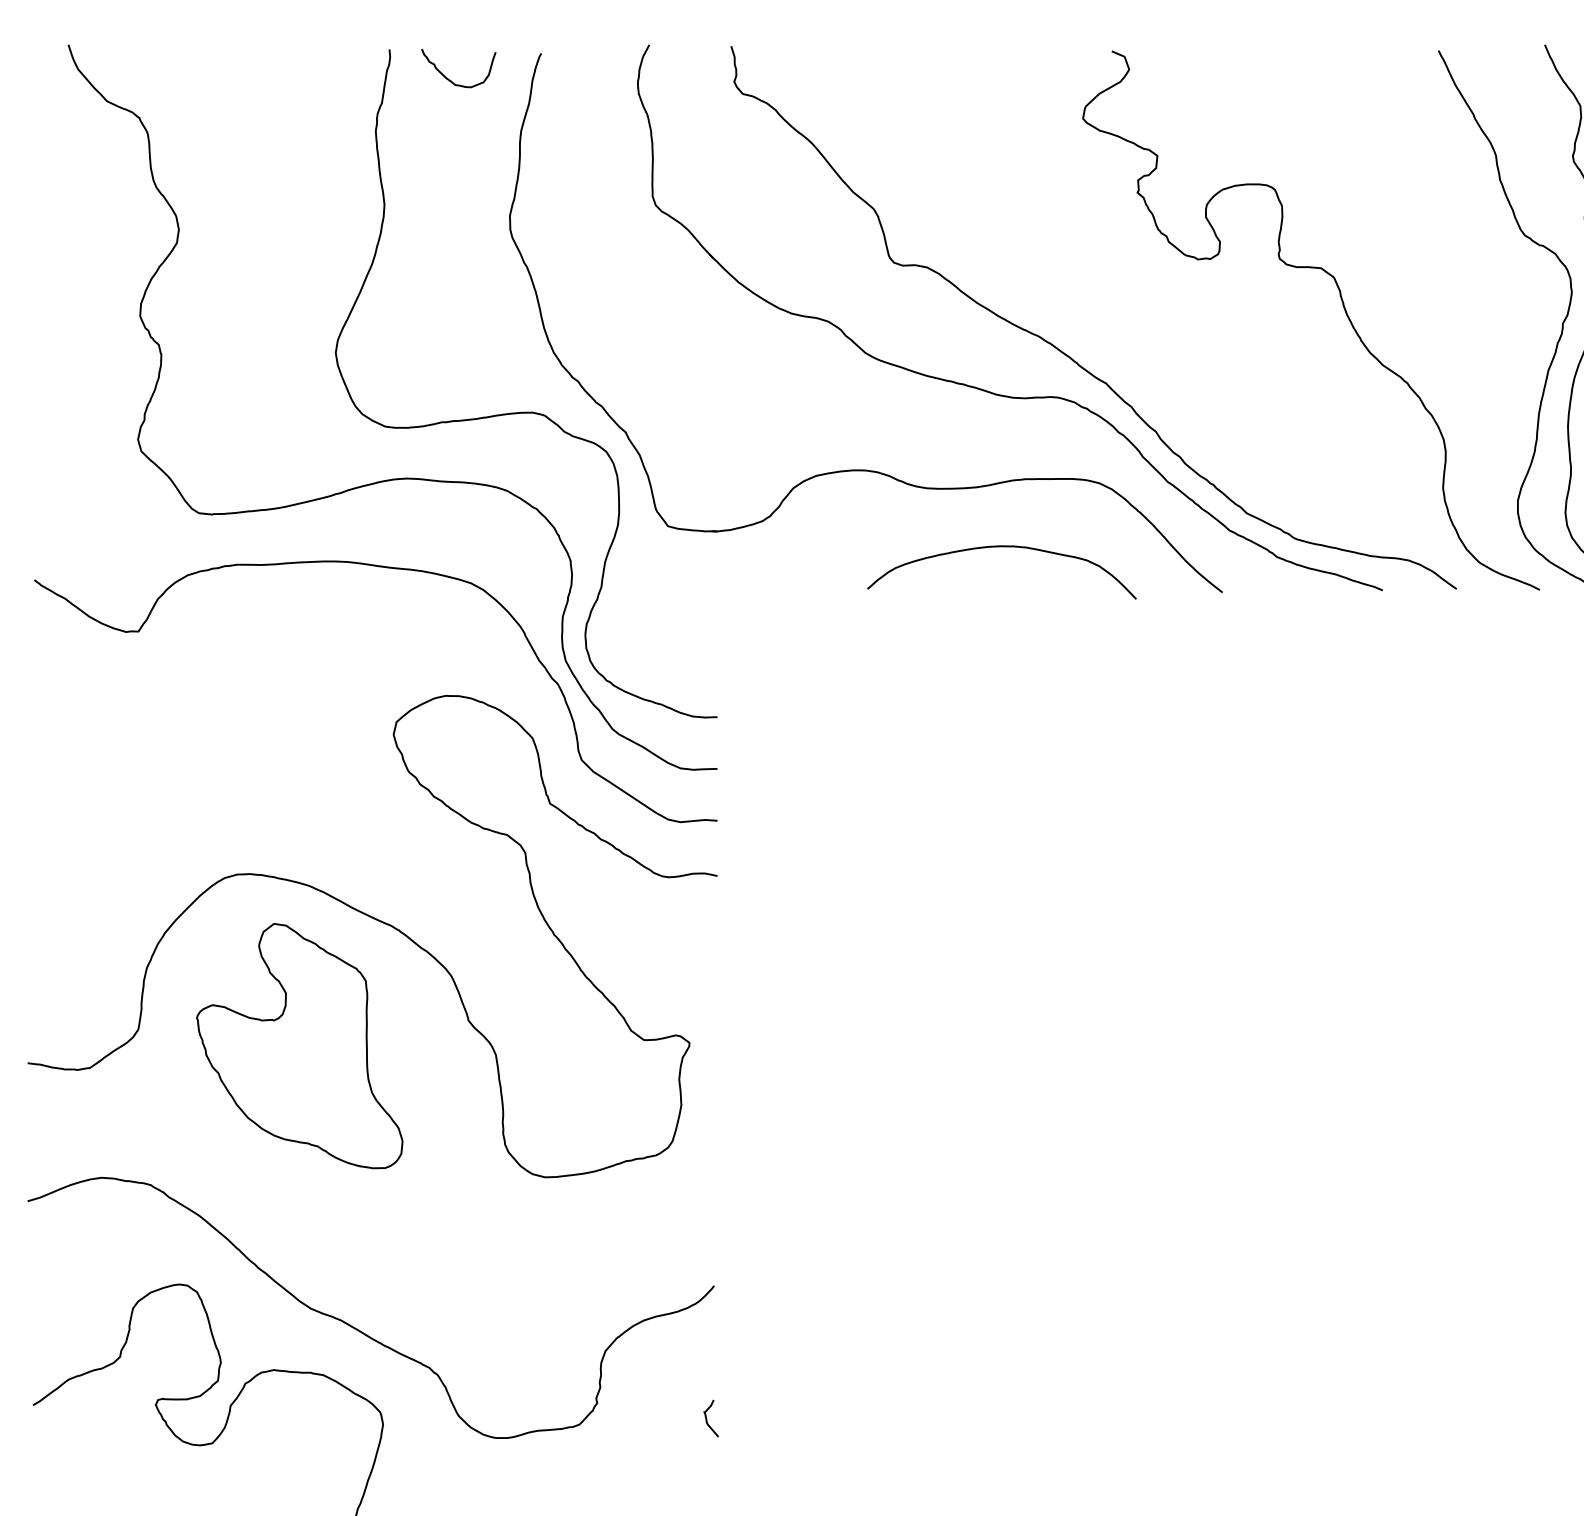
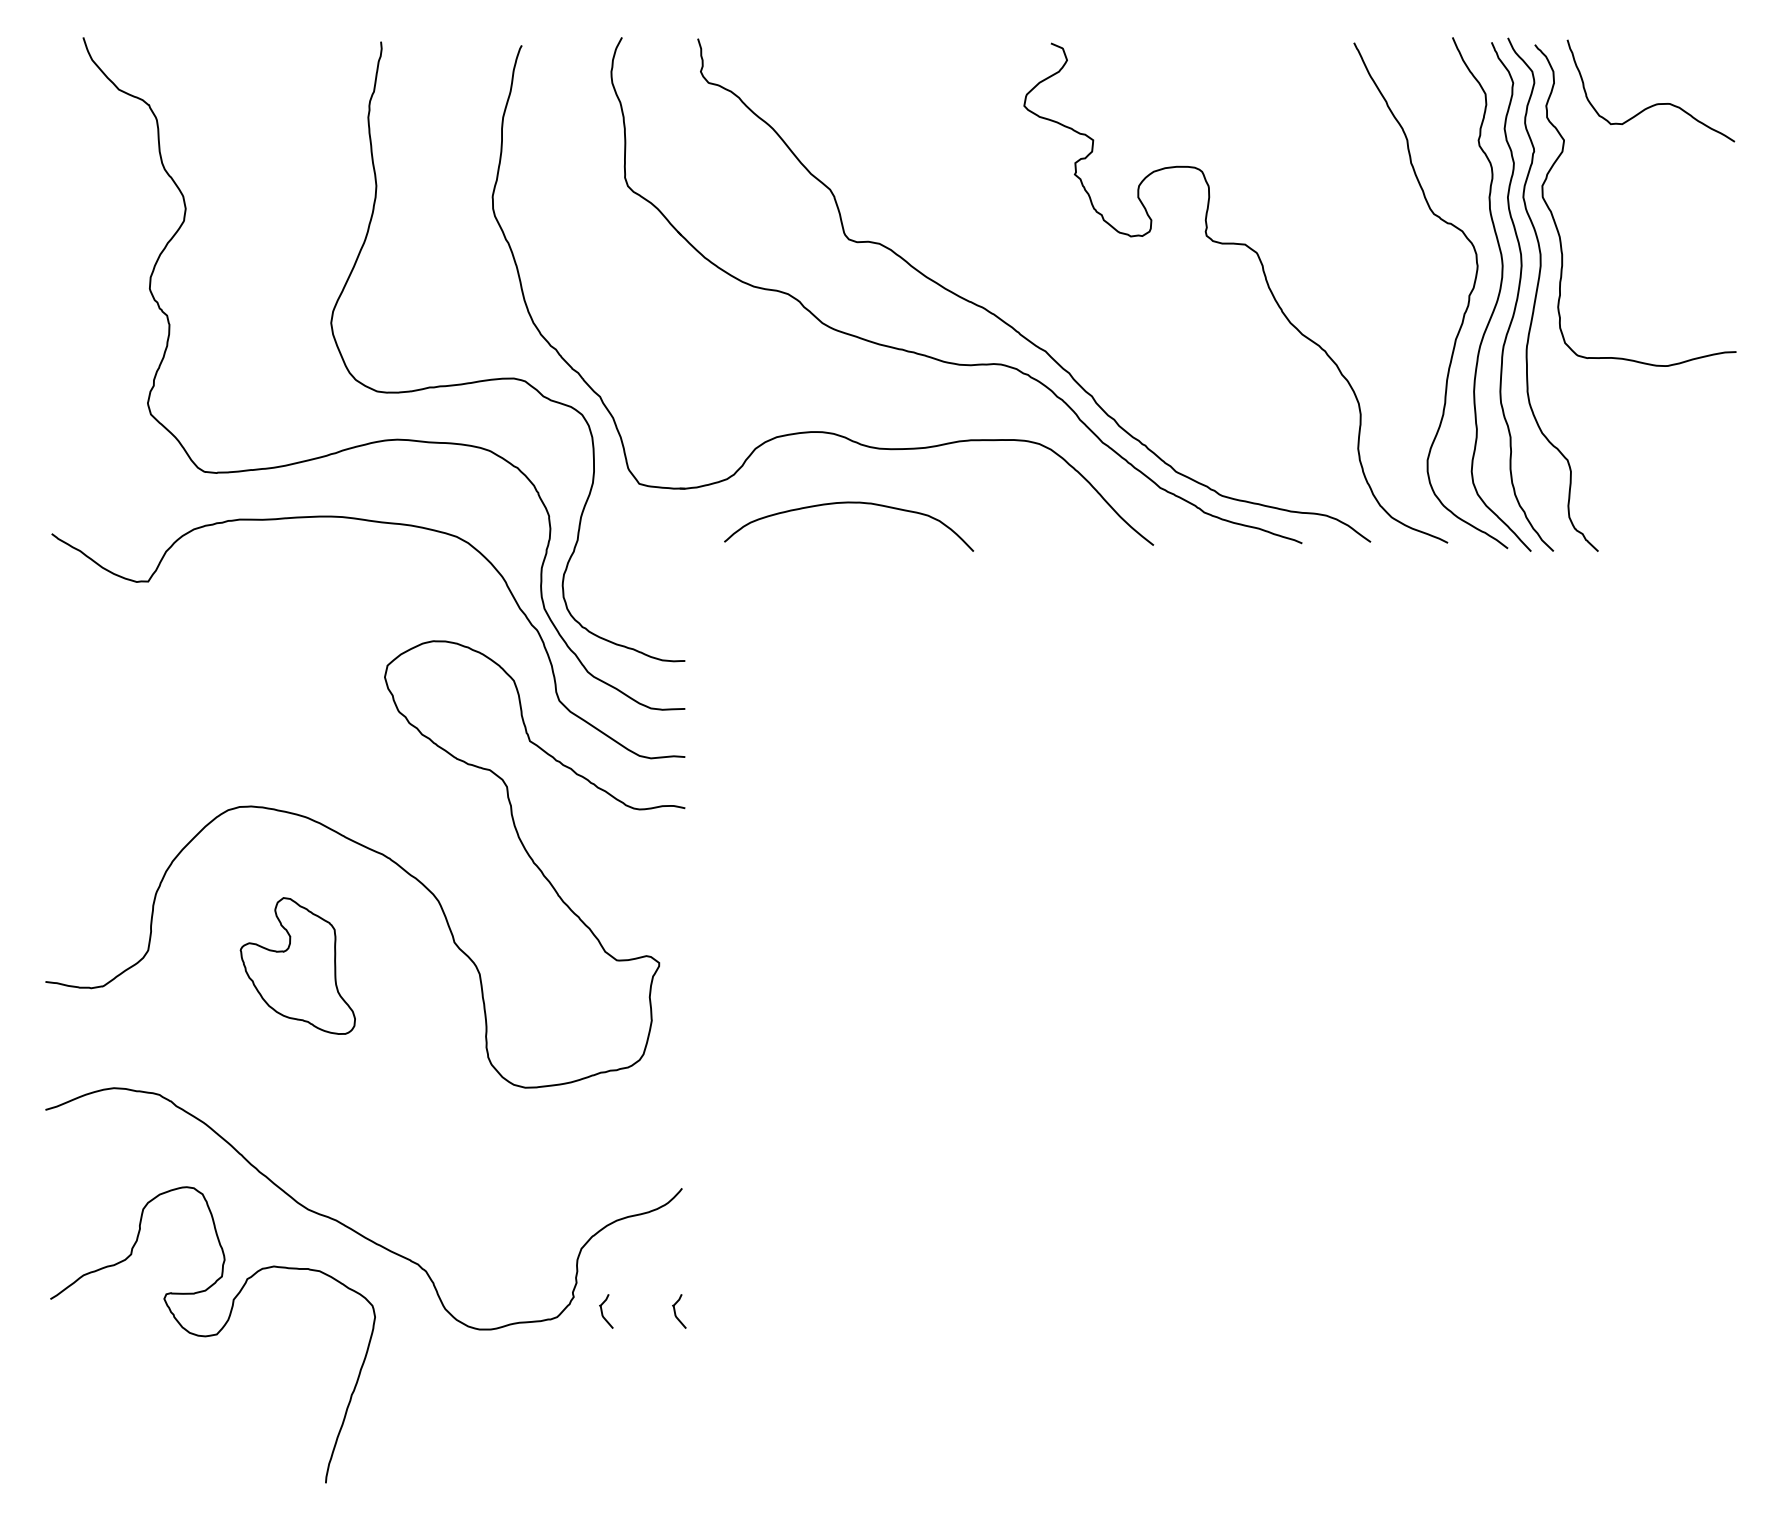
curve: (450, 79) -> (437, 69), removed
curve: (1002, 547) -> (849, 503), moved
part: (299, 1045) -> (297, 965), size x0.6
curve: (628, 1418) -> (602, 1311), added

